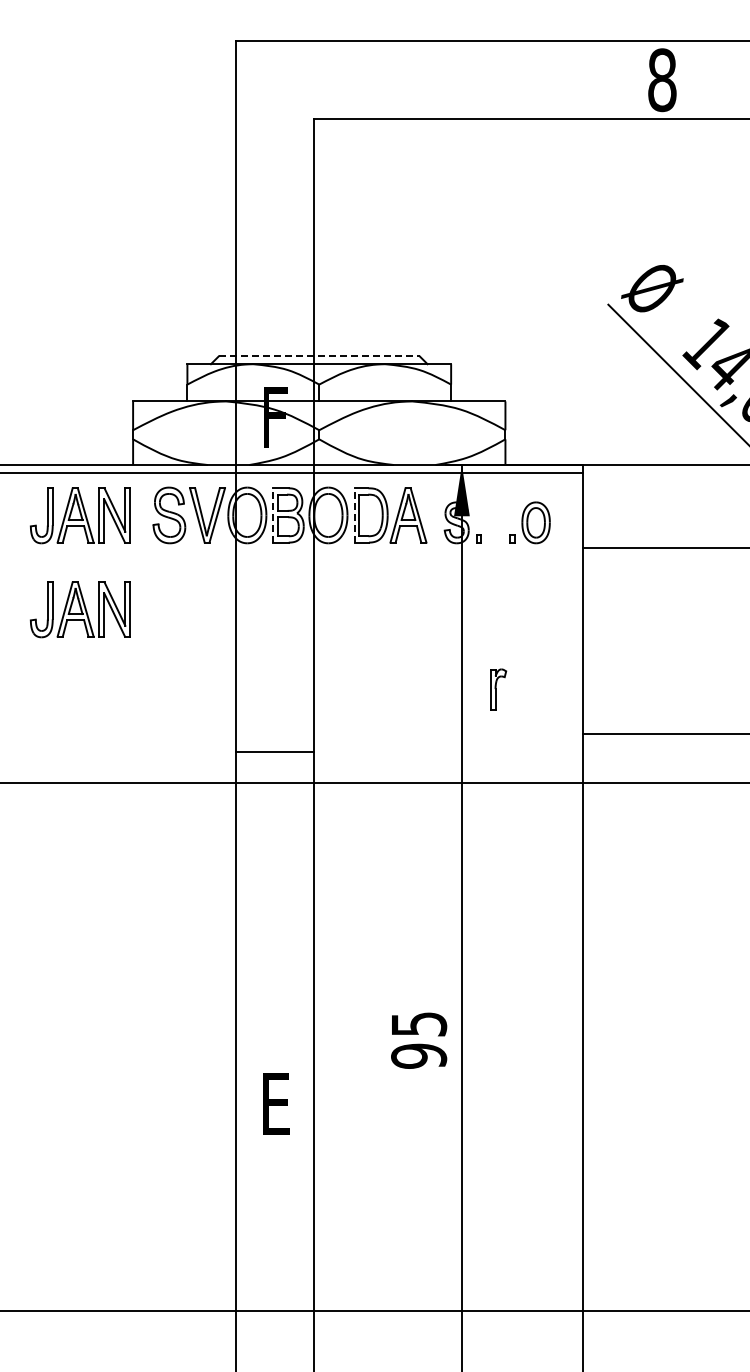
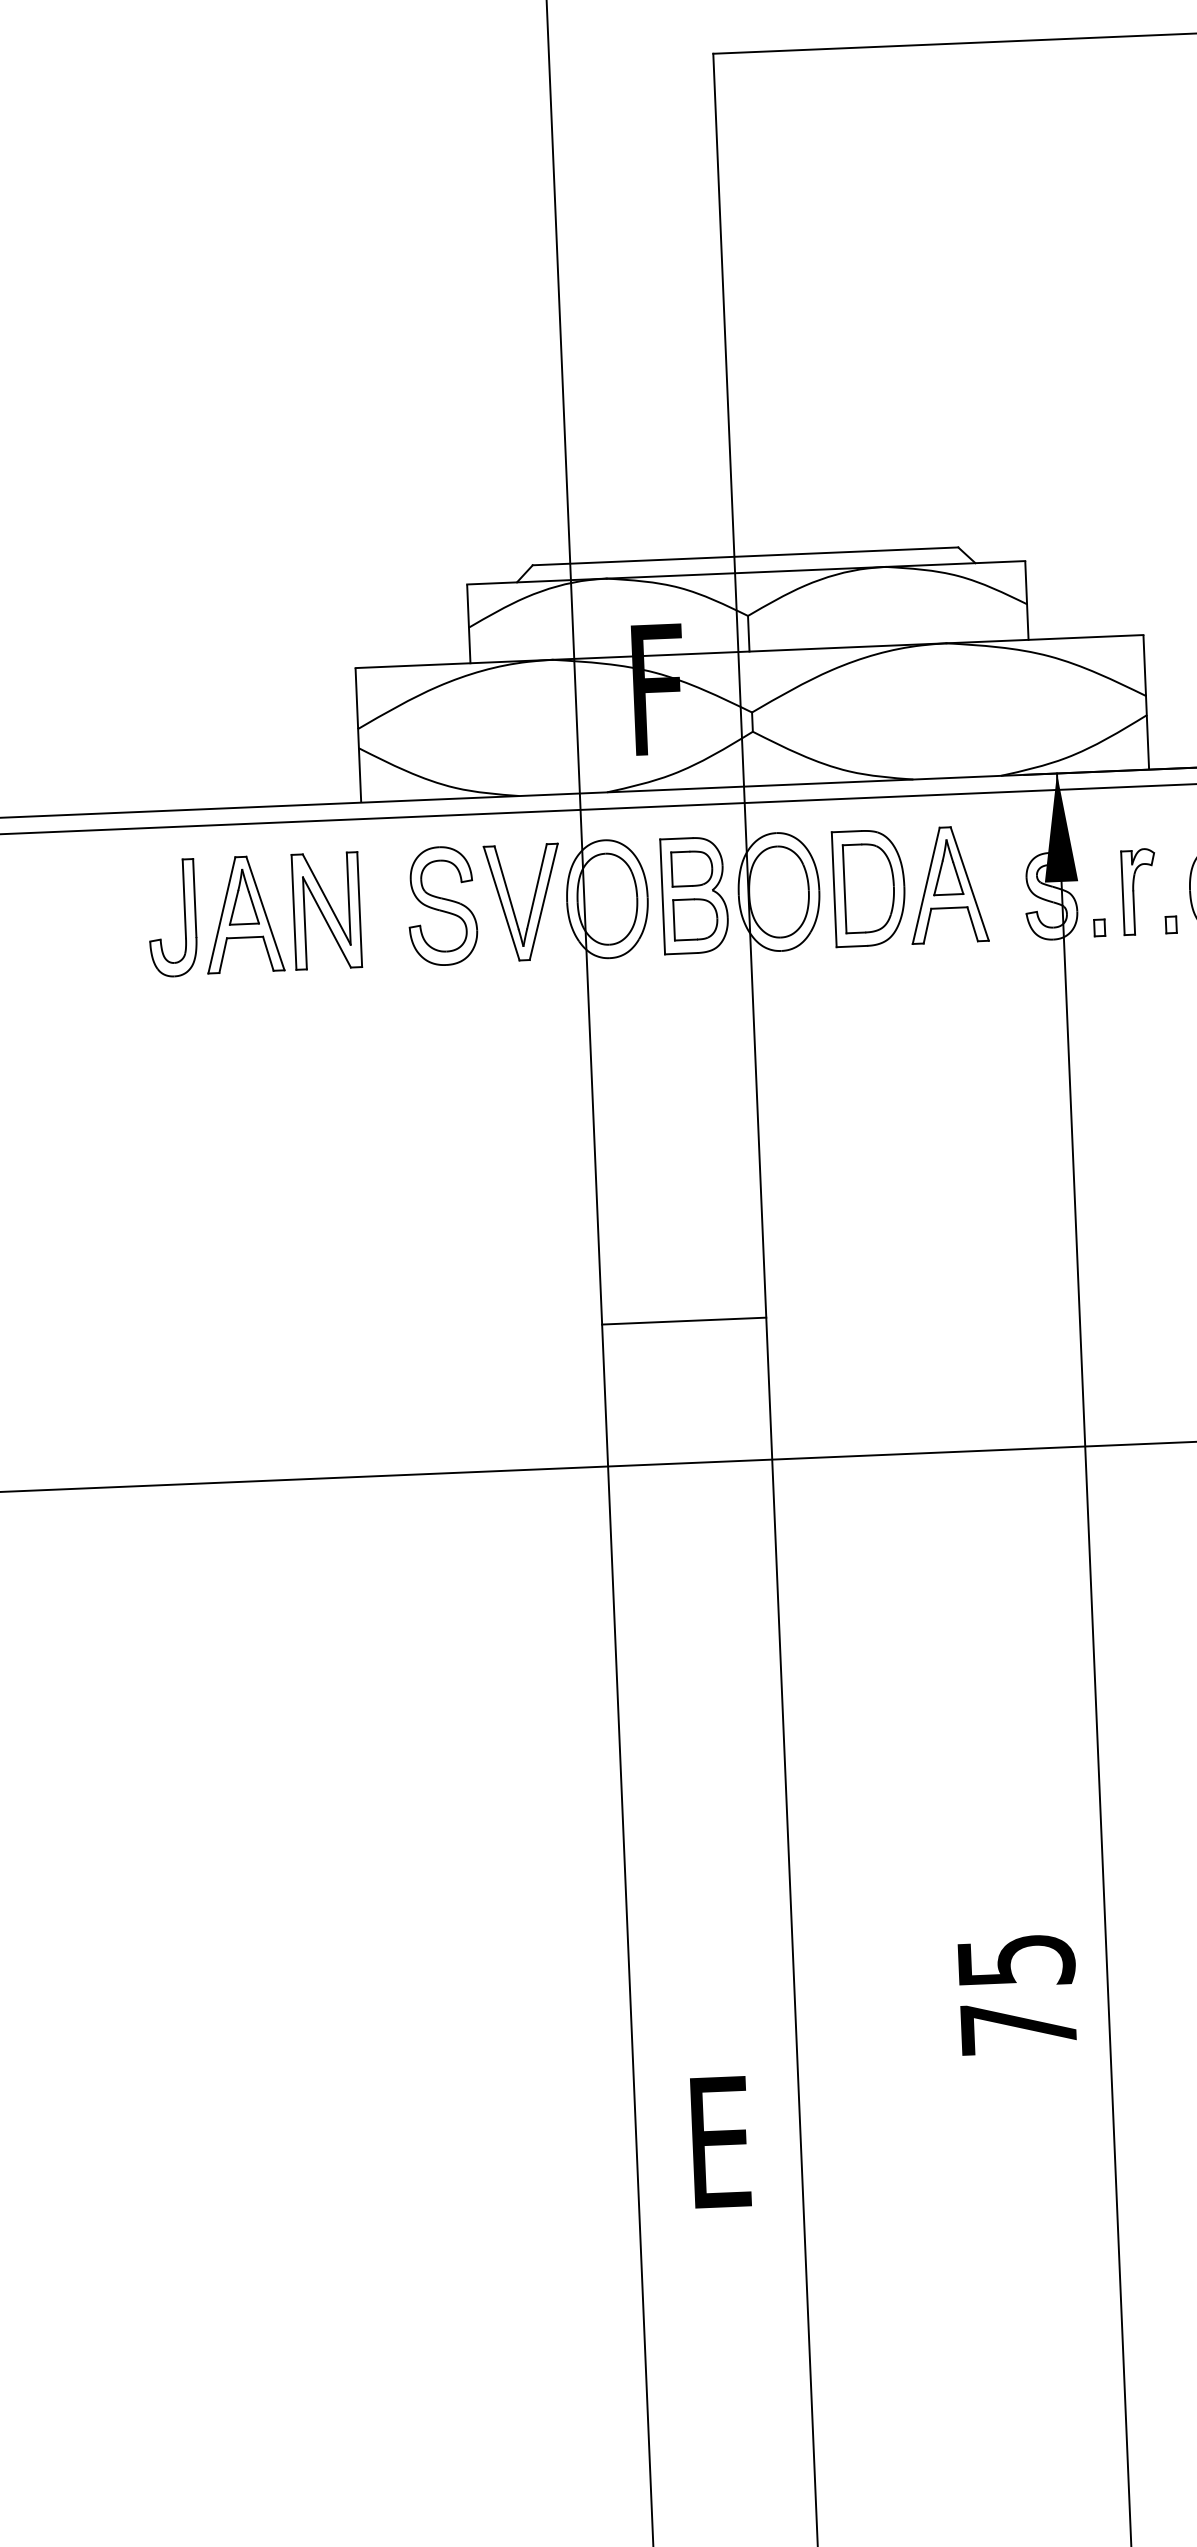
line: (319, 356) -> (745, 556), dashed -> solid
line: (273, 514) -> (662, 894), dashed -> solid
line: (354, 514) -> (834, 887), dashed -> solid
part: (79, 609) -> (260, 1113), removed
part: (498, 689) -> (1139, 891), moved
line: (275, 751) -> (684, 1320), moved
text: (419, 1055) -> (1019, 2026), 95 -> 75

